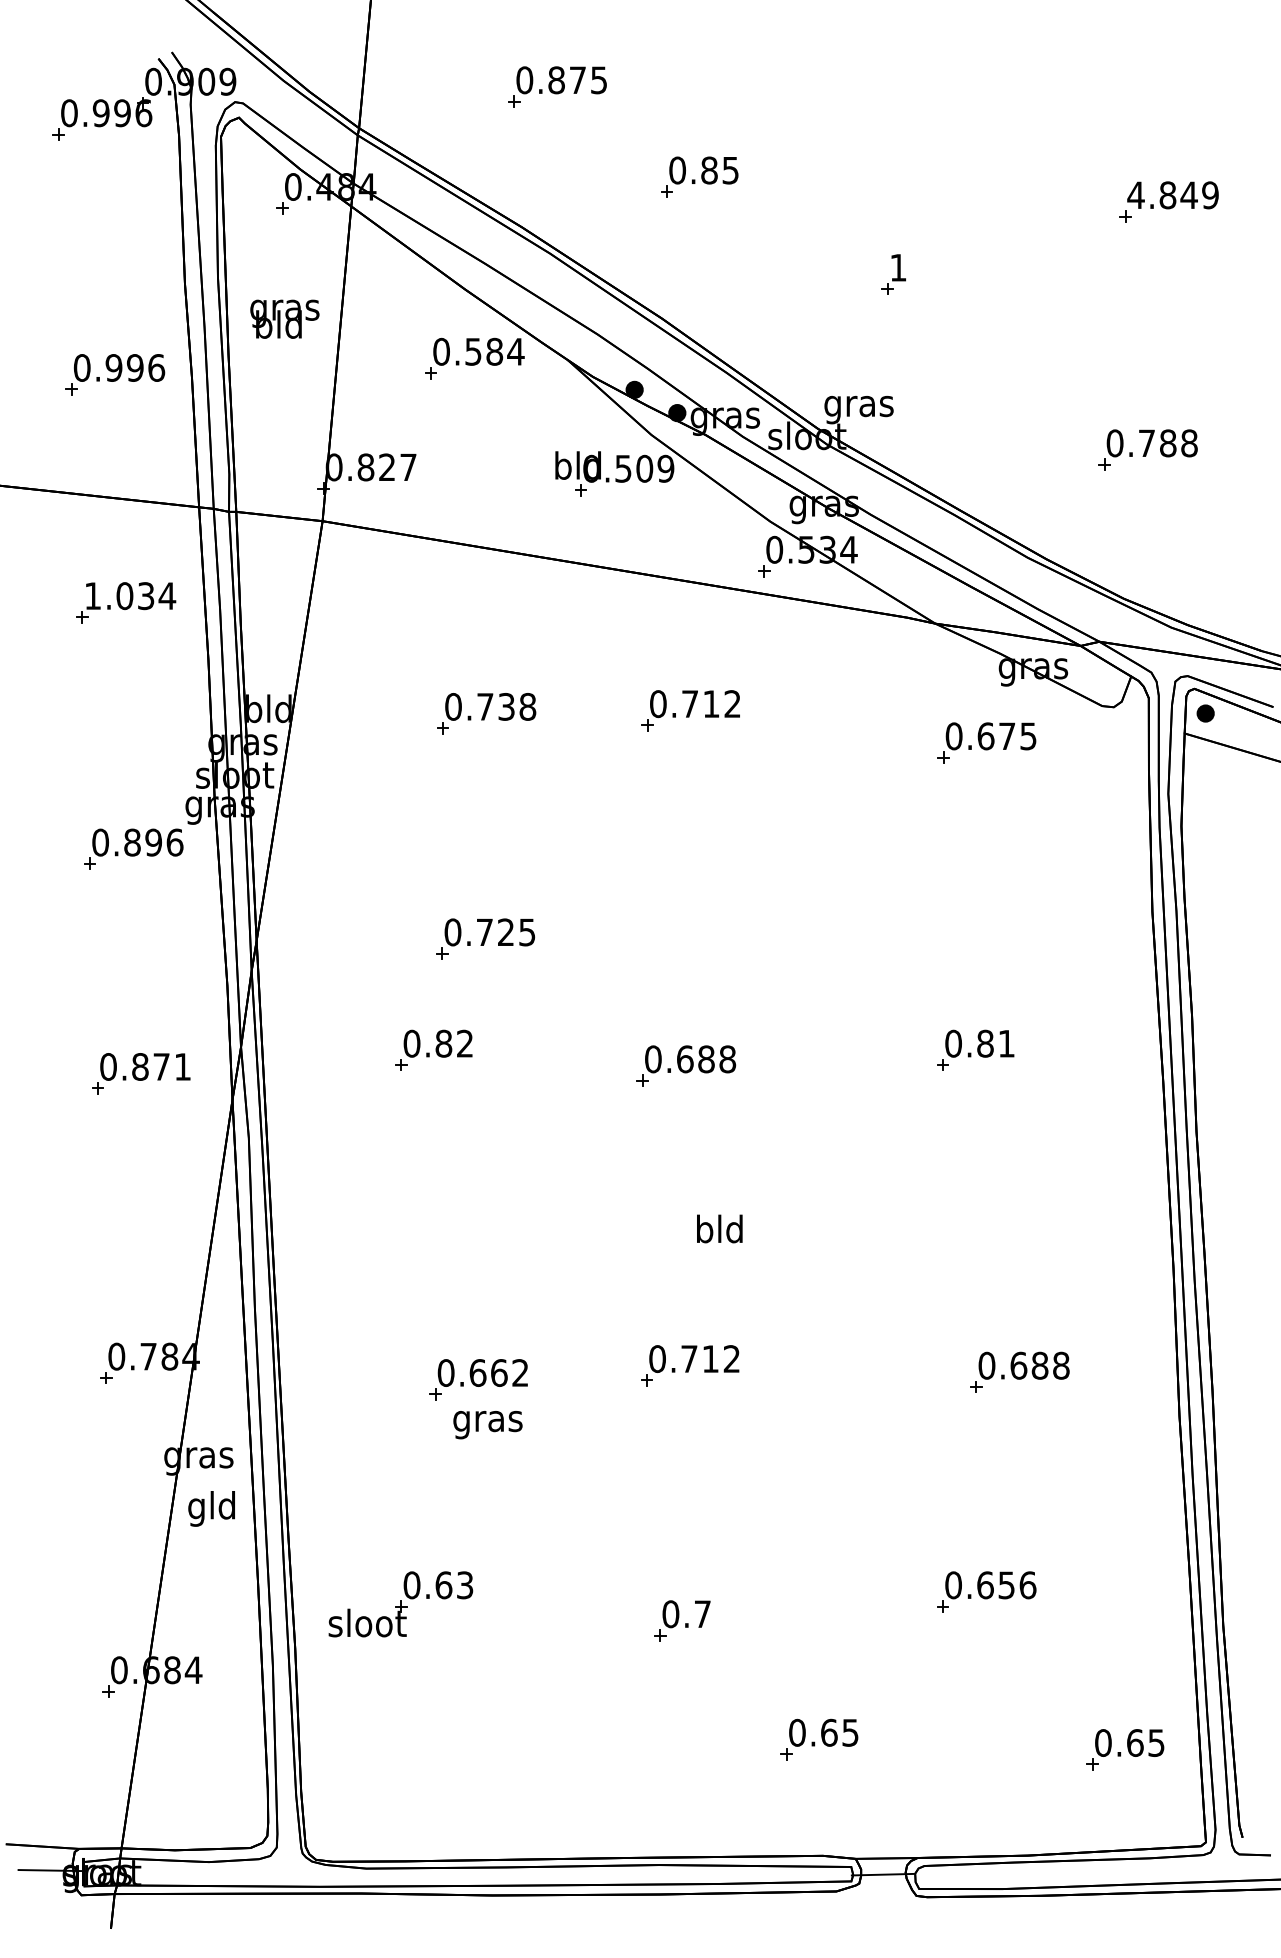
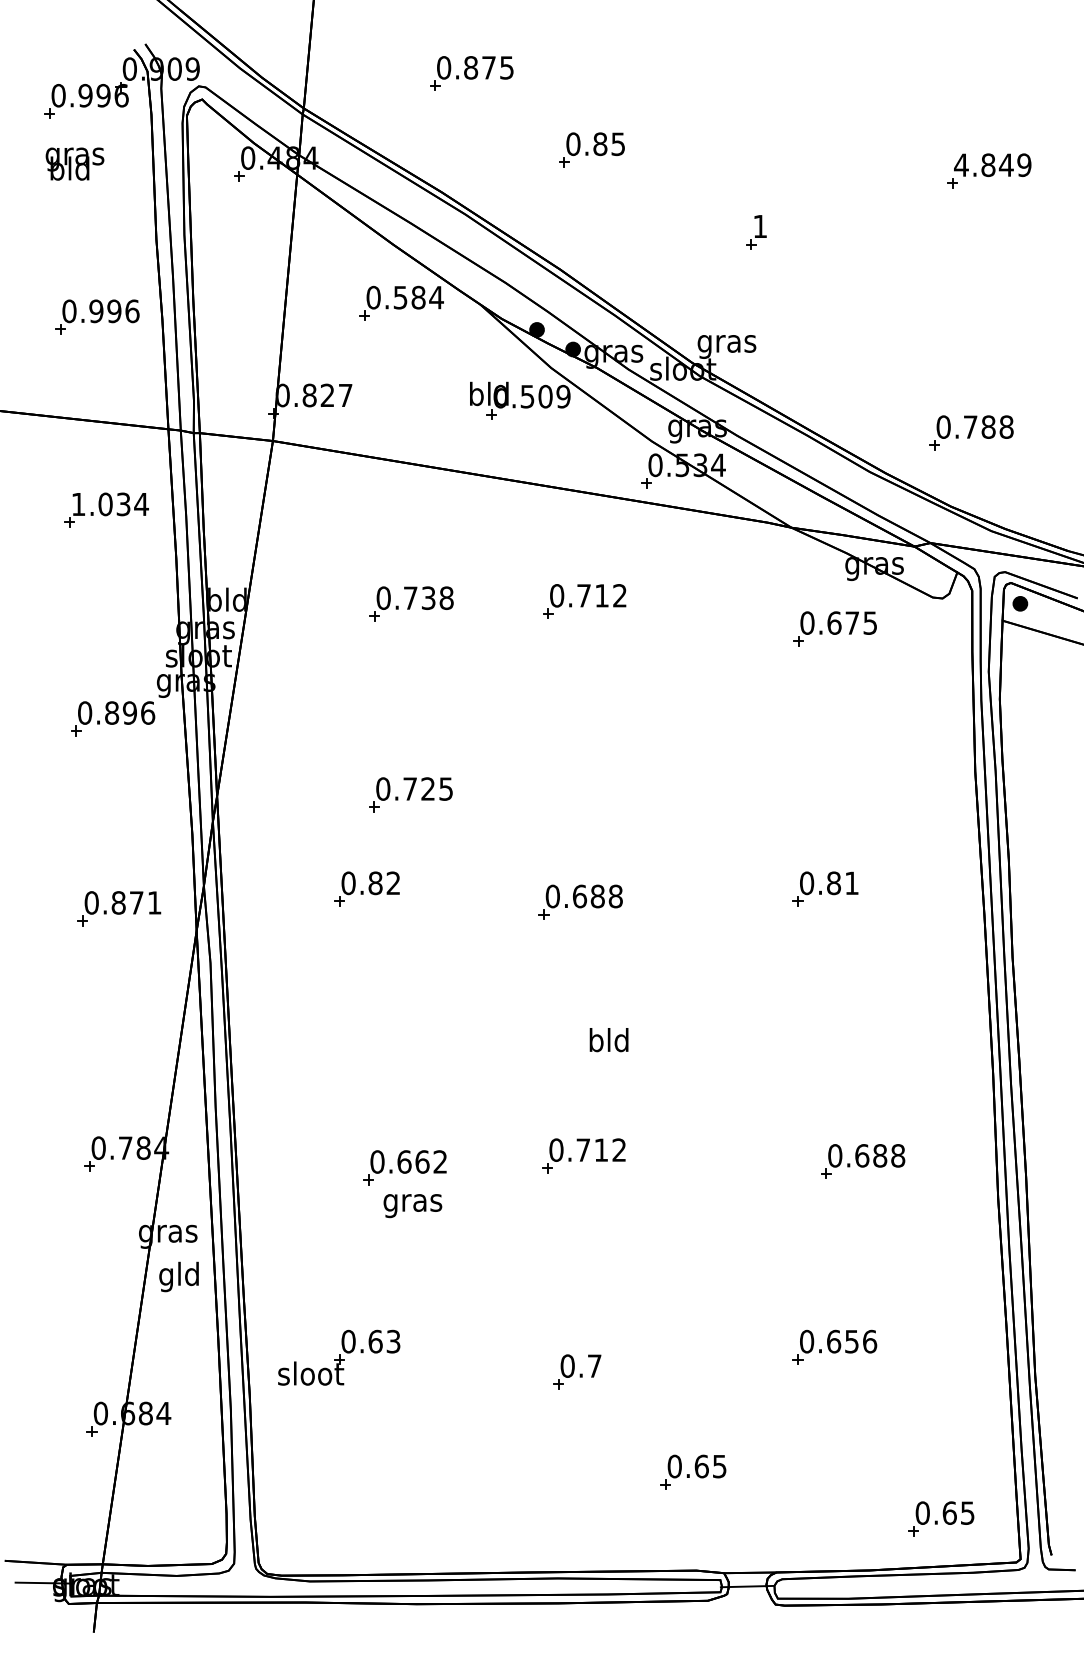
text: (284, 318) -> (74, 163), moved
part: (1147, 449) -> (971, 432), moved
part: (1125, 1749) -> (941, 1518), moved

